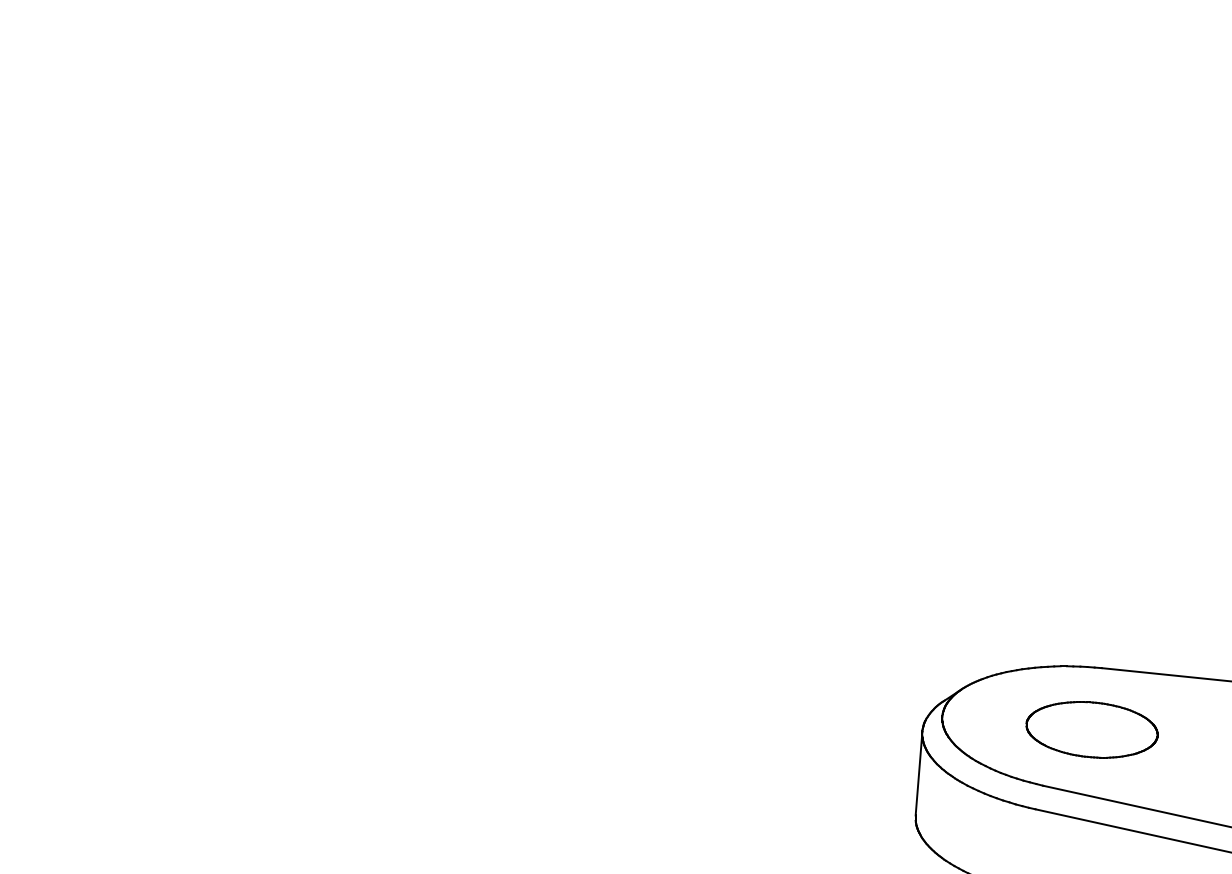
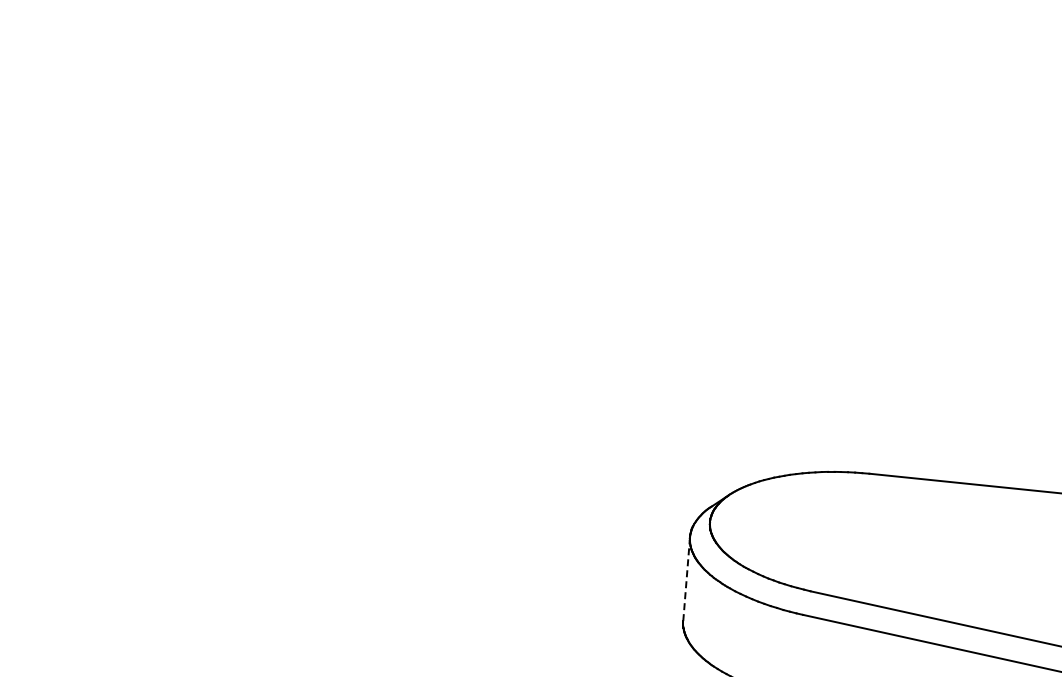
part: (1091, 729) -> (859, 535), removed
line: (919, 773) -> (687, 579), solid -> dashed

